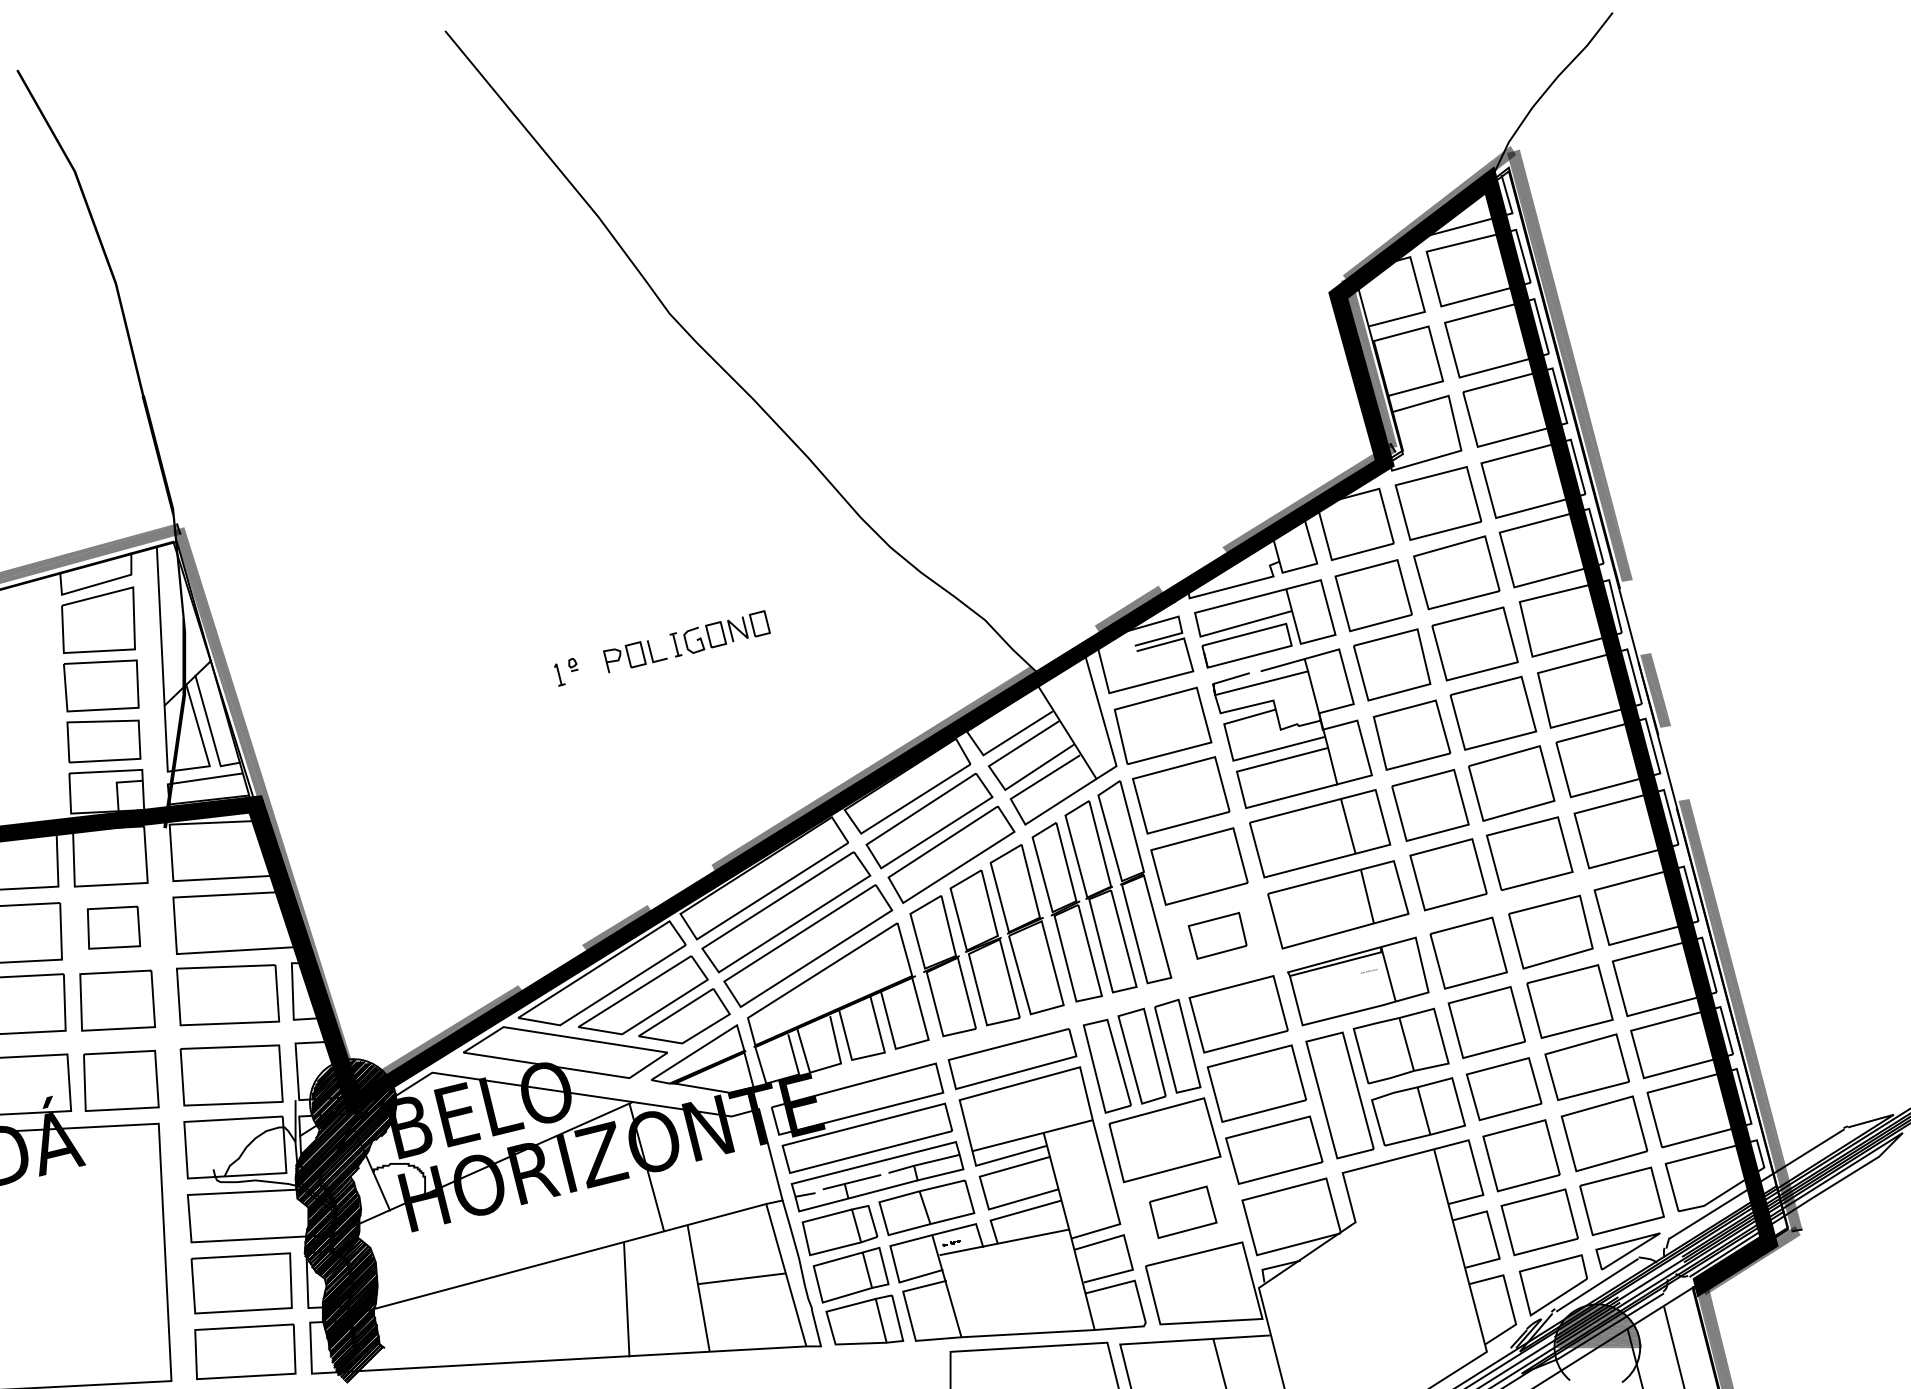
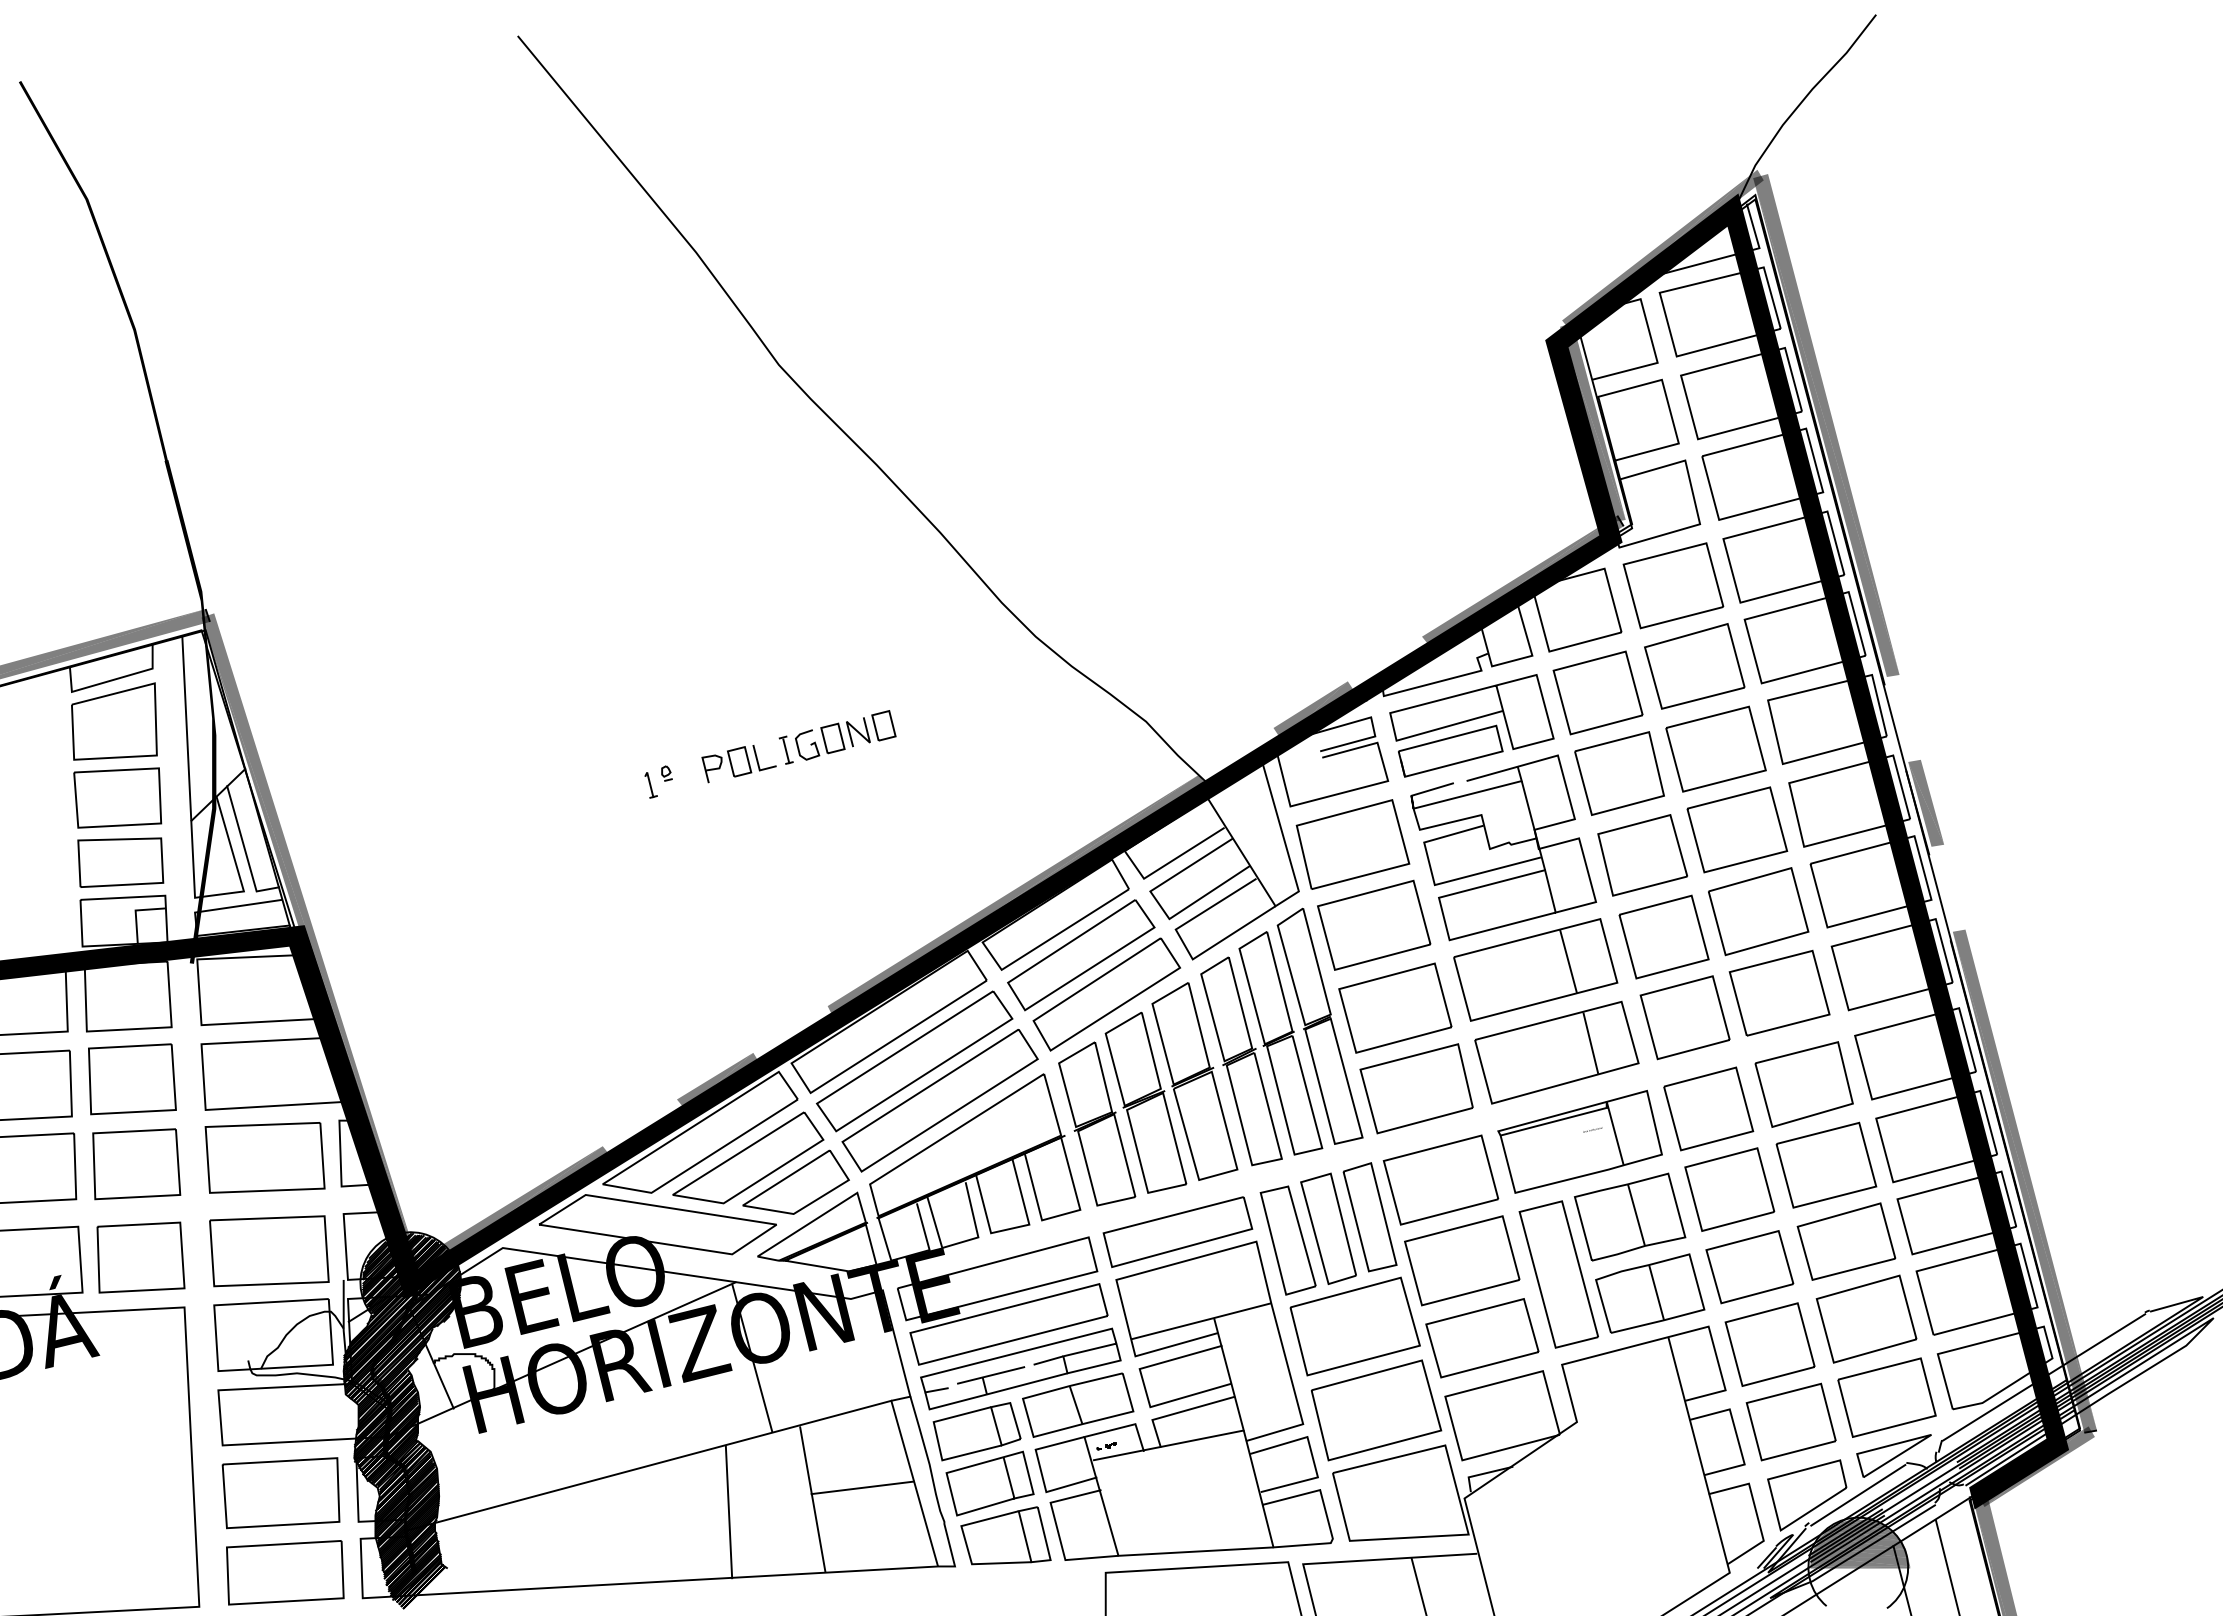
part: (114, 927) -> (132, 1079), size x1.43
part: (1217, 935) -> (1416, 1088), size x1.67
part: (1183, 1212) -> (1376, 1410), size x1.67

